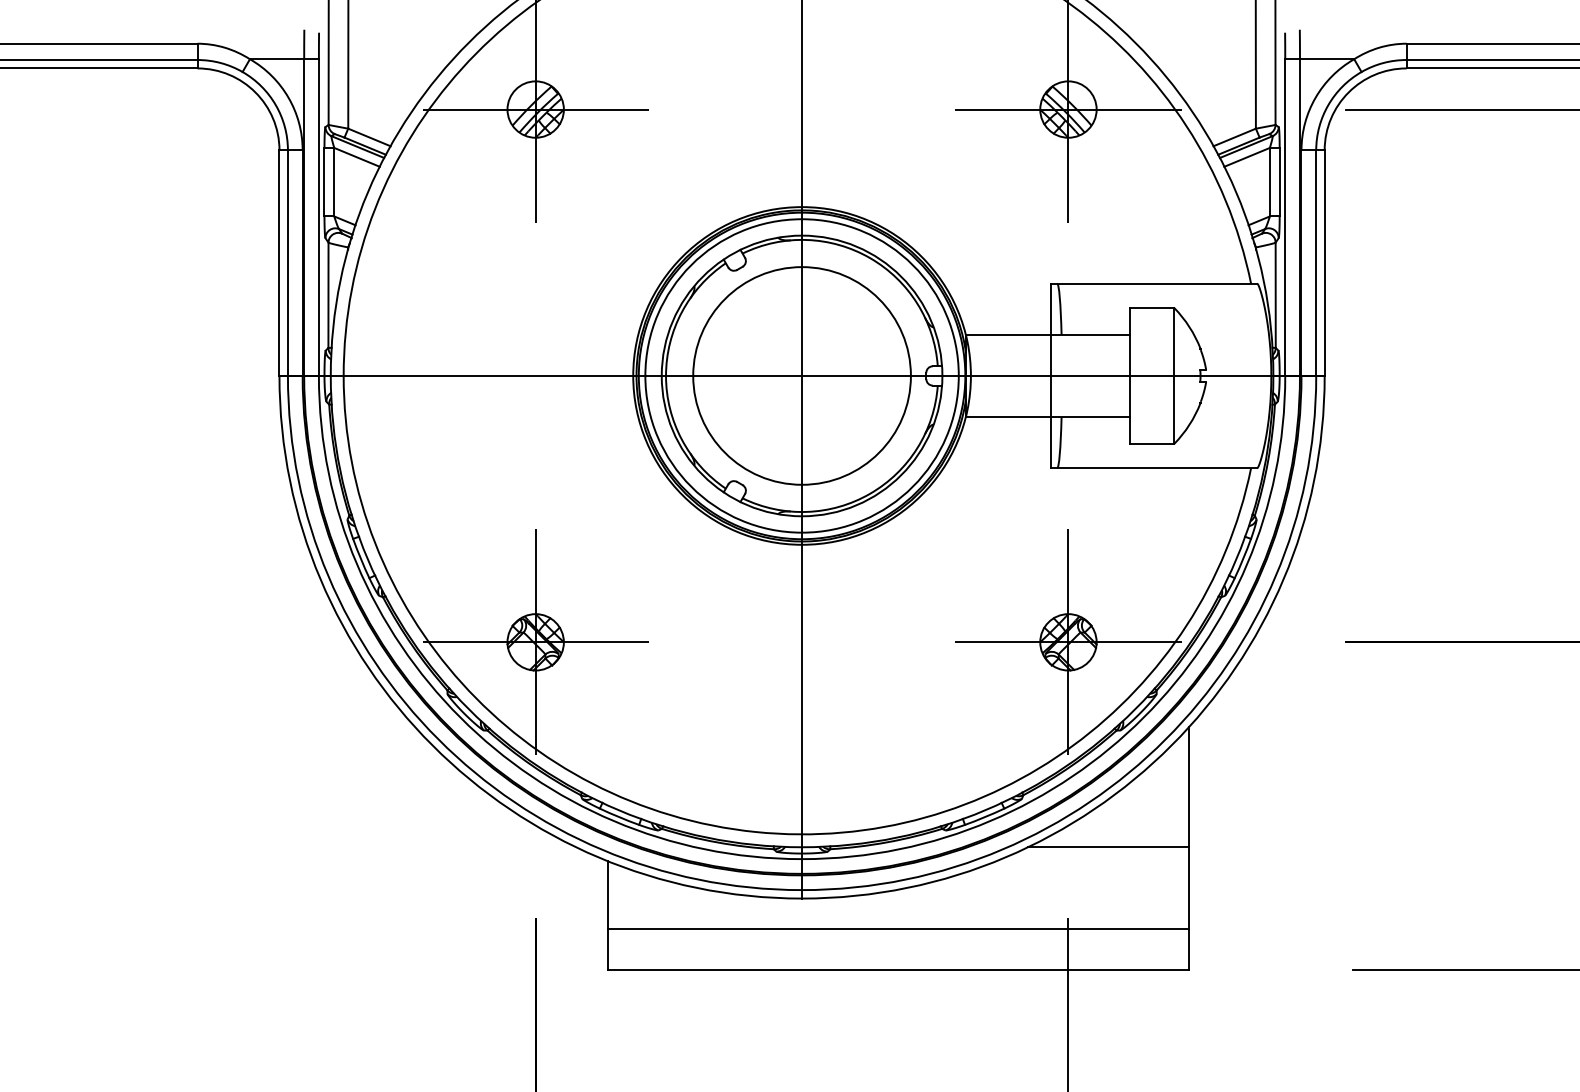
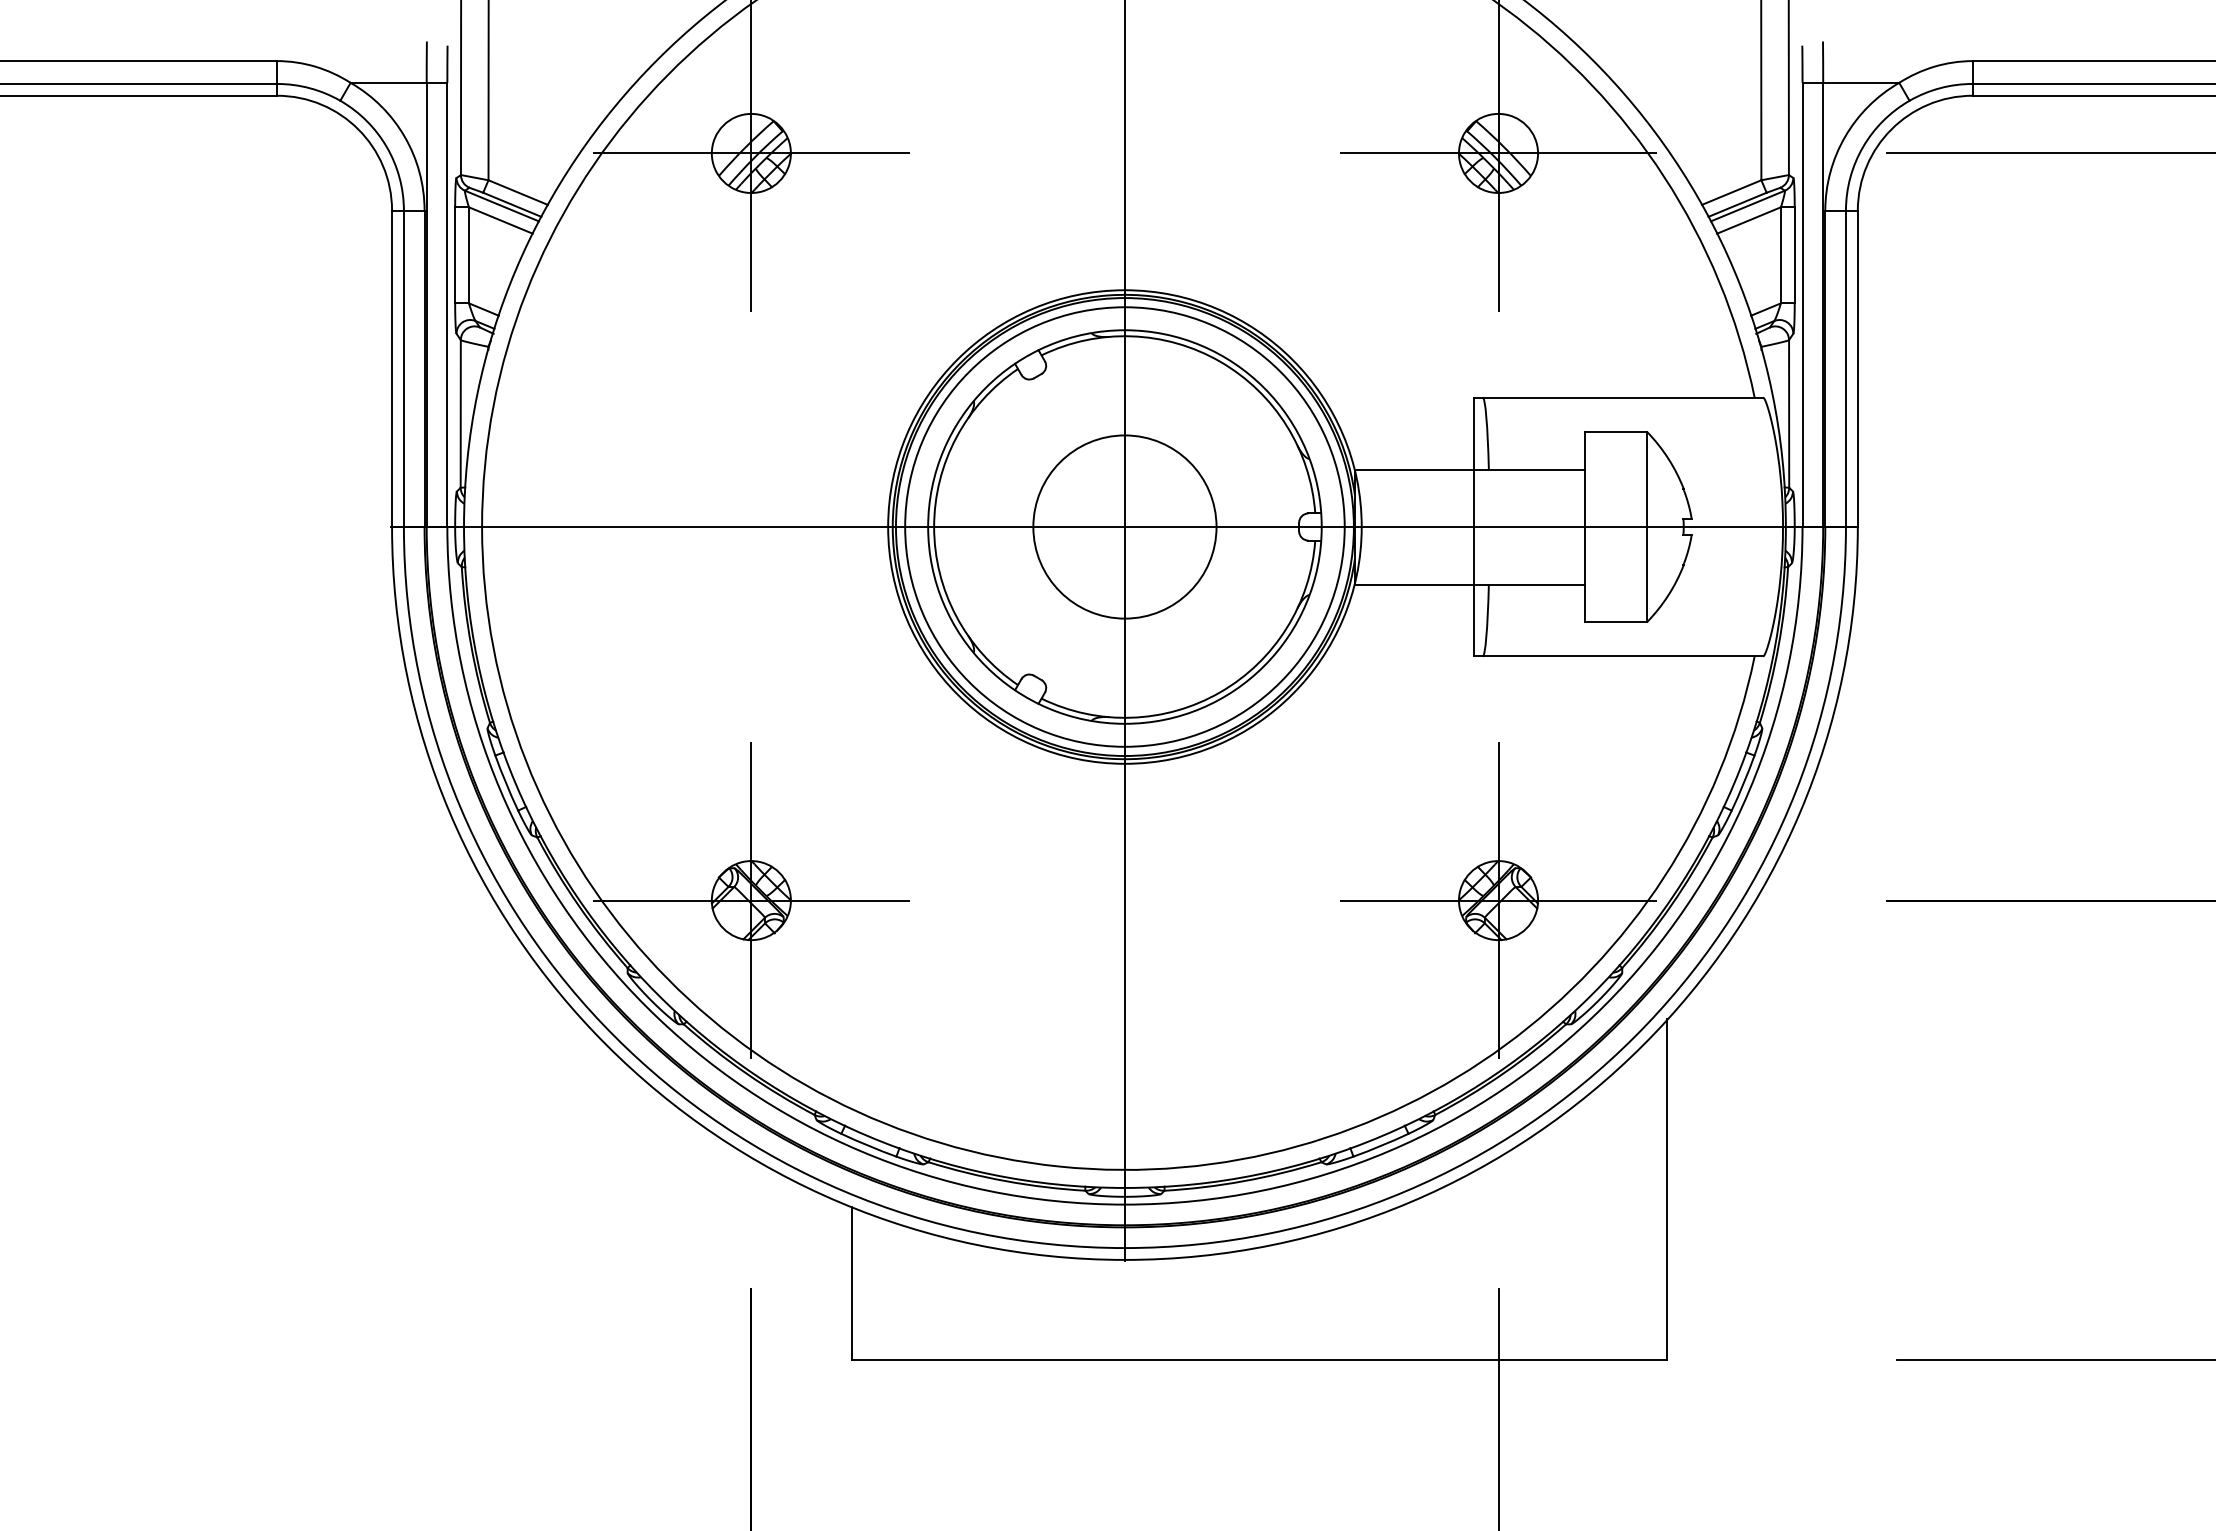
circle: (801, 375) -> (1124, 526), size x0.6
line: (1107, 847) -> (1553, 1188), removed
line: (897, 929) -> (1258, 1303), removed

